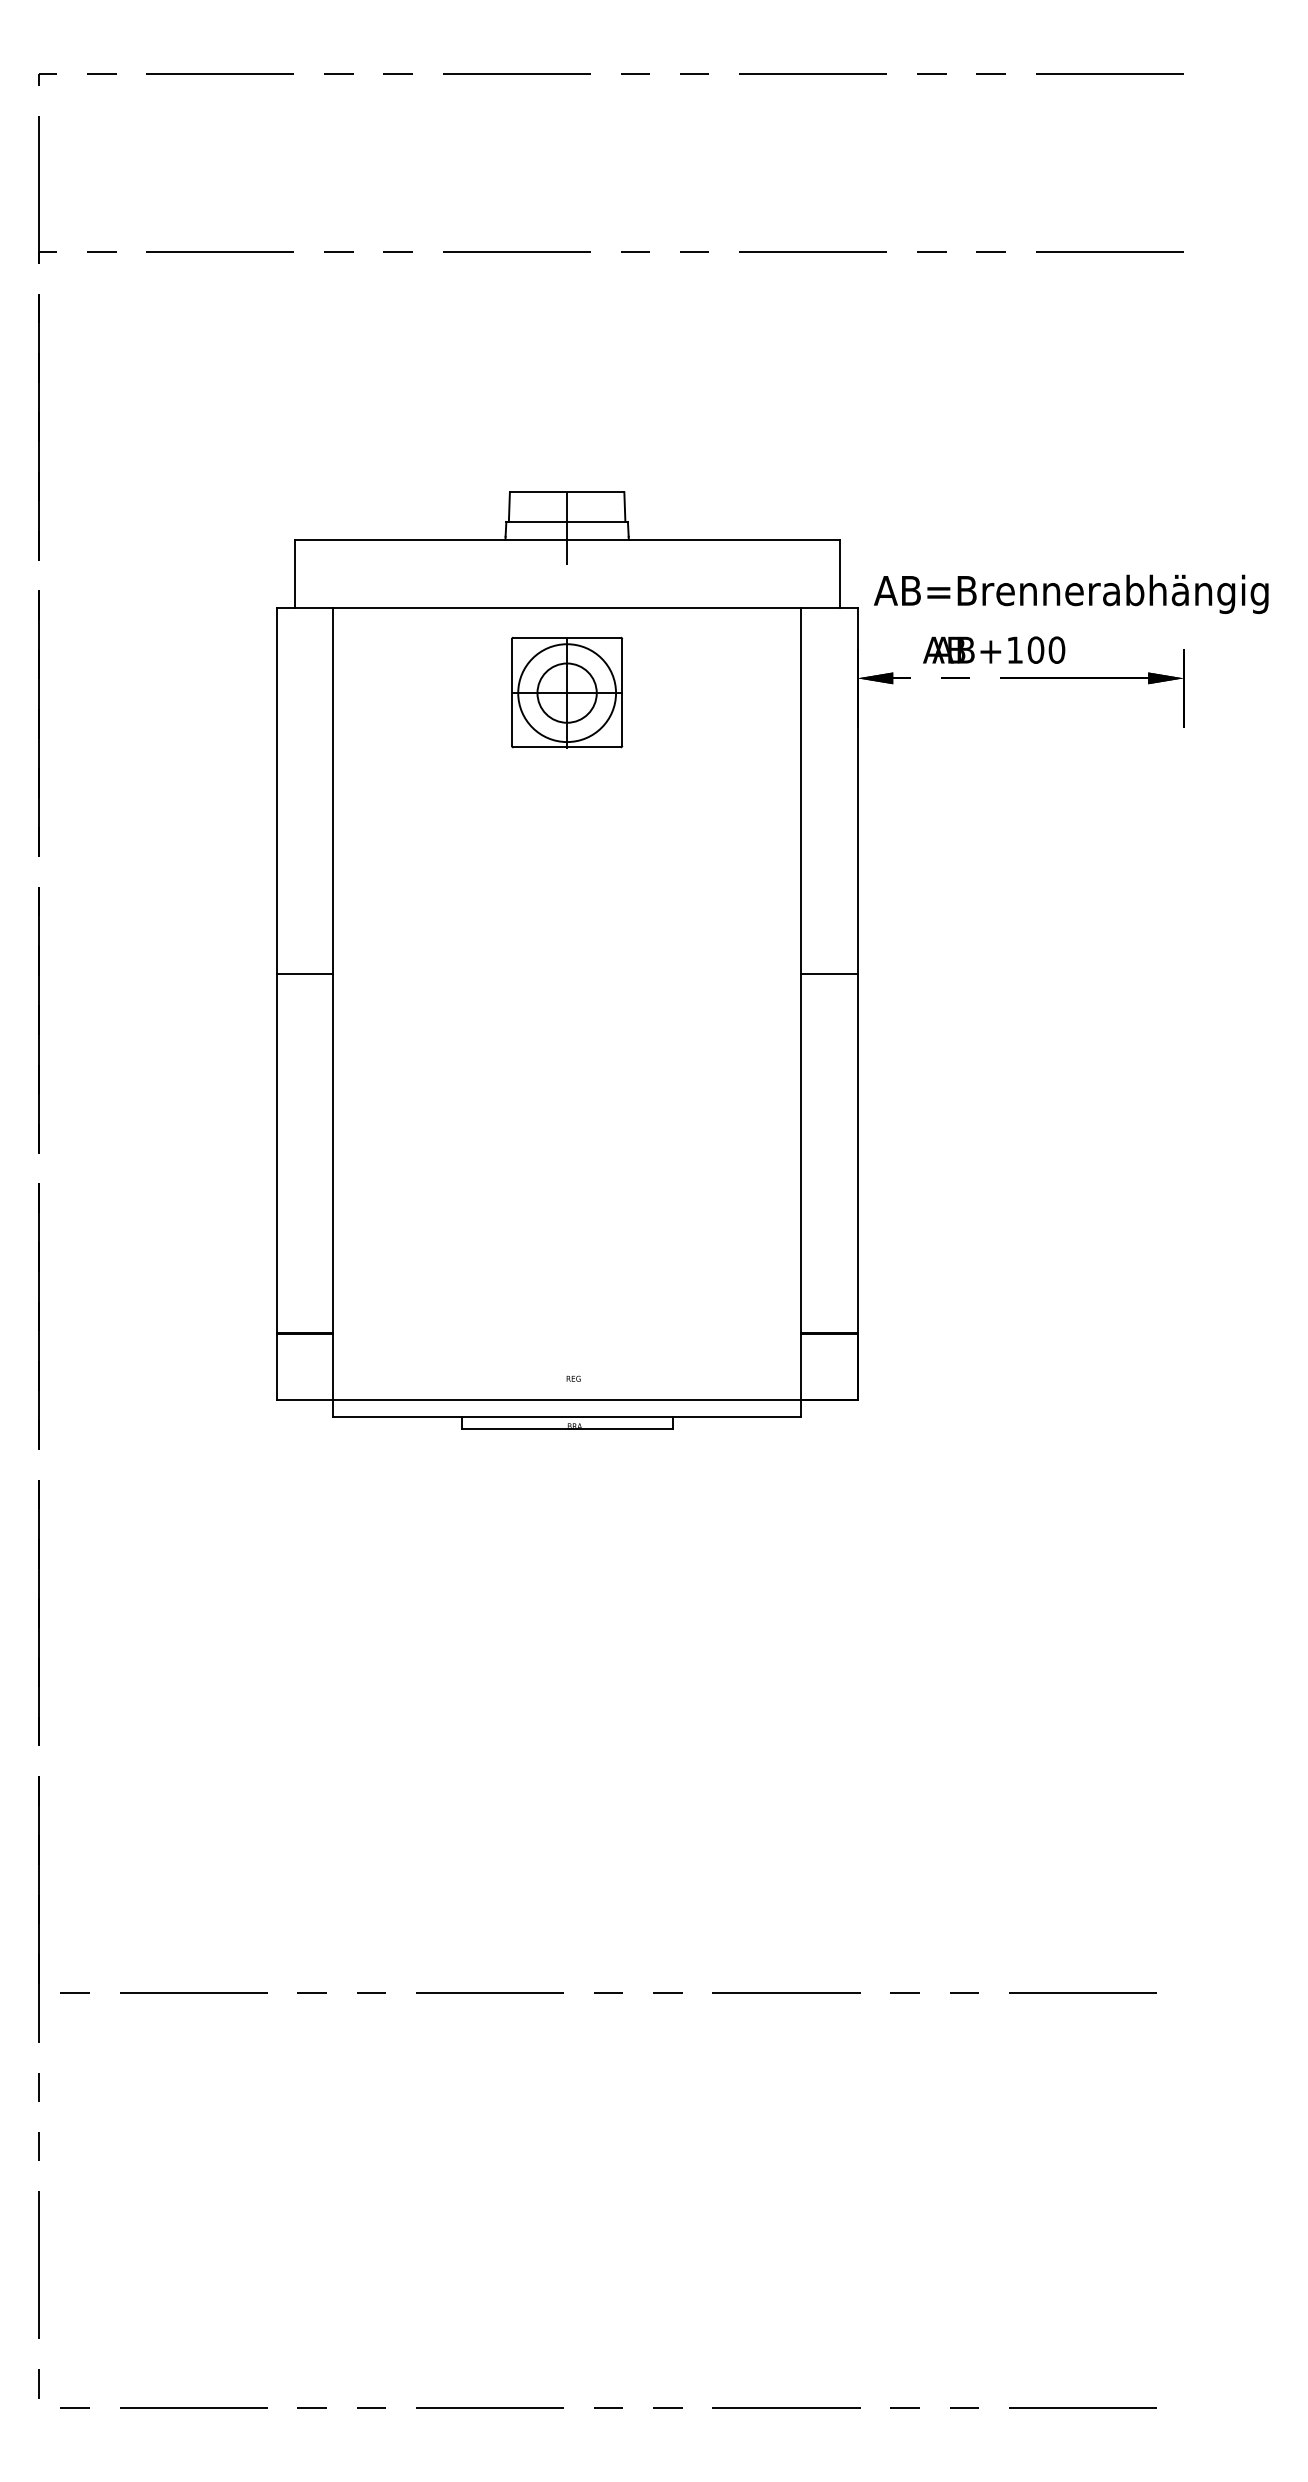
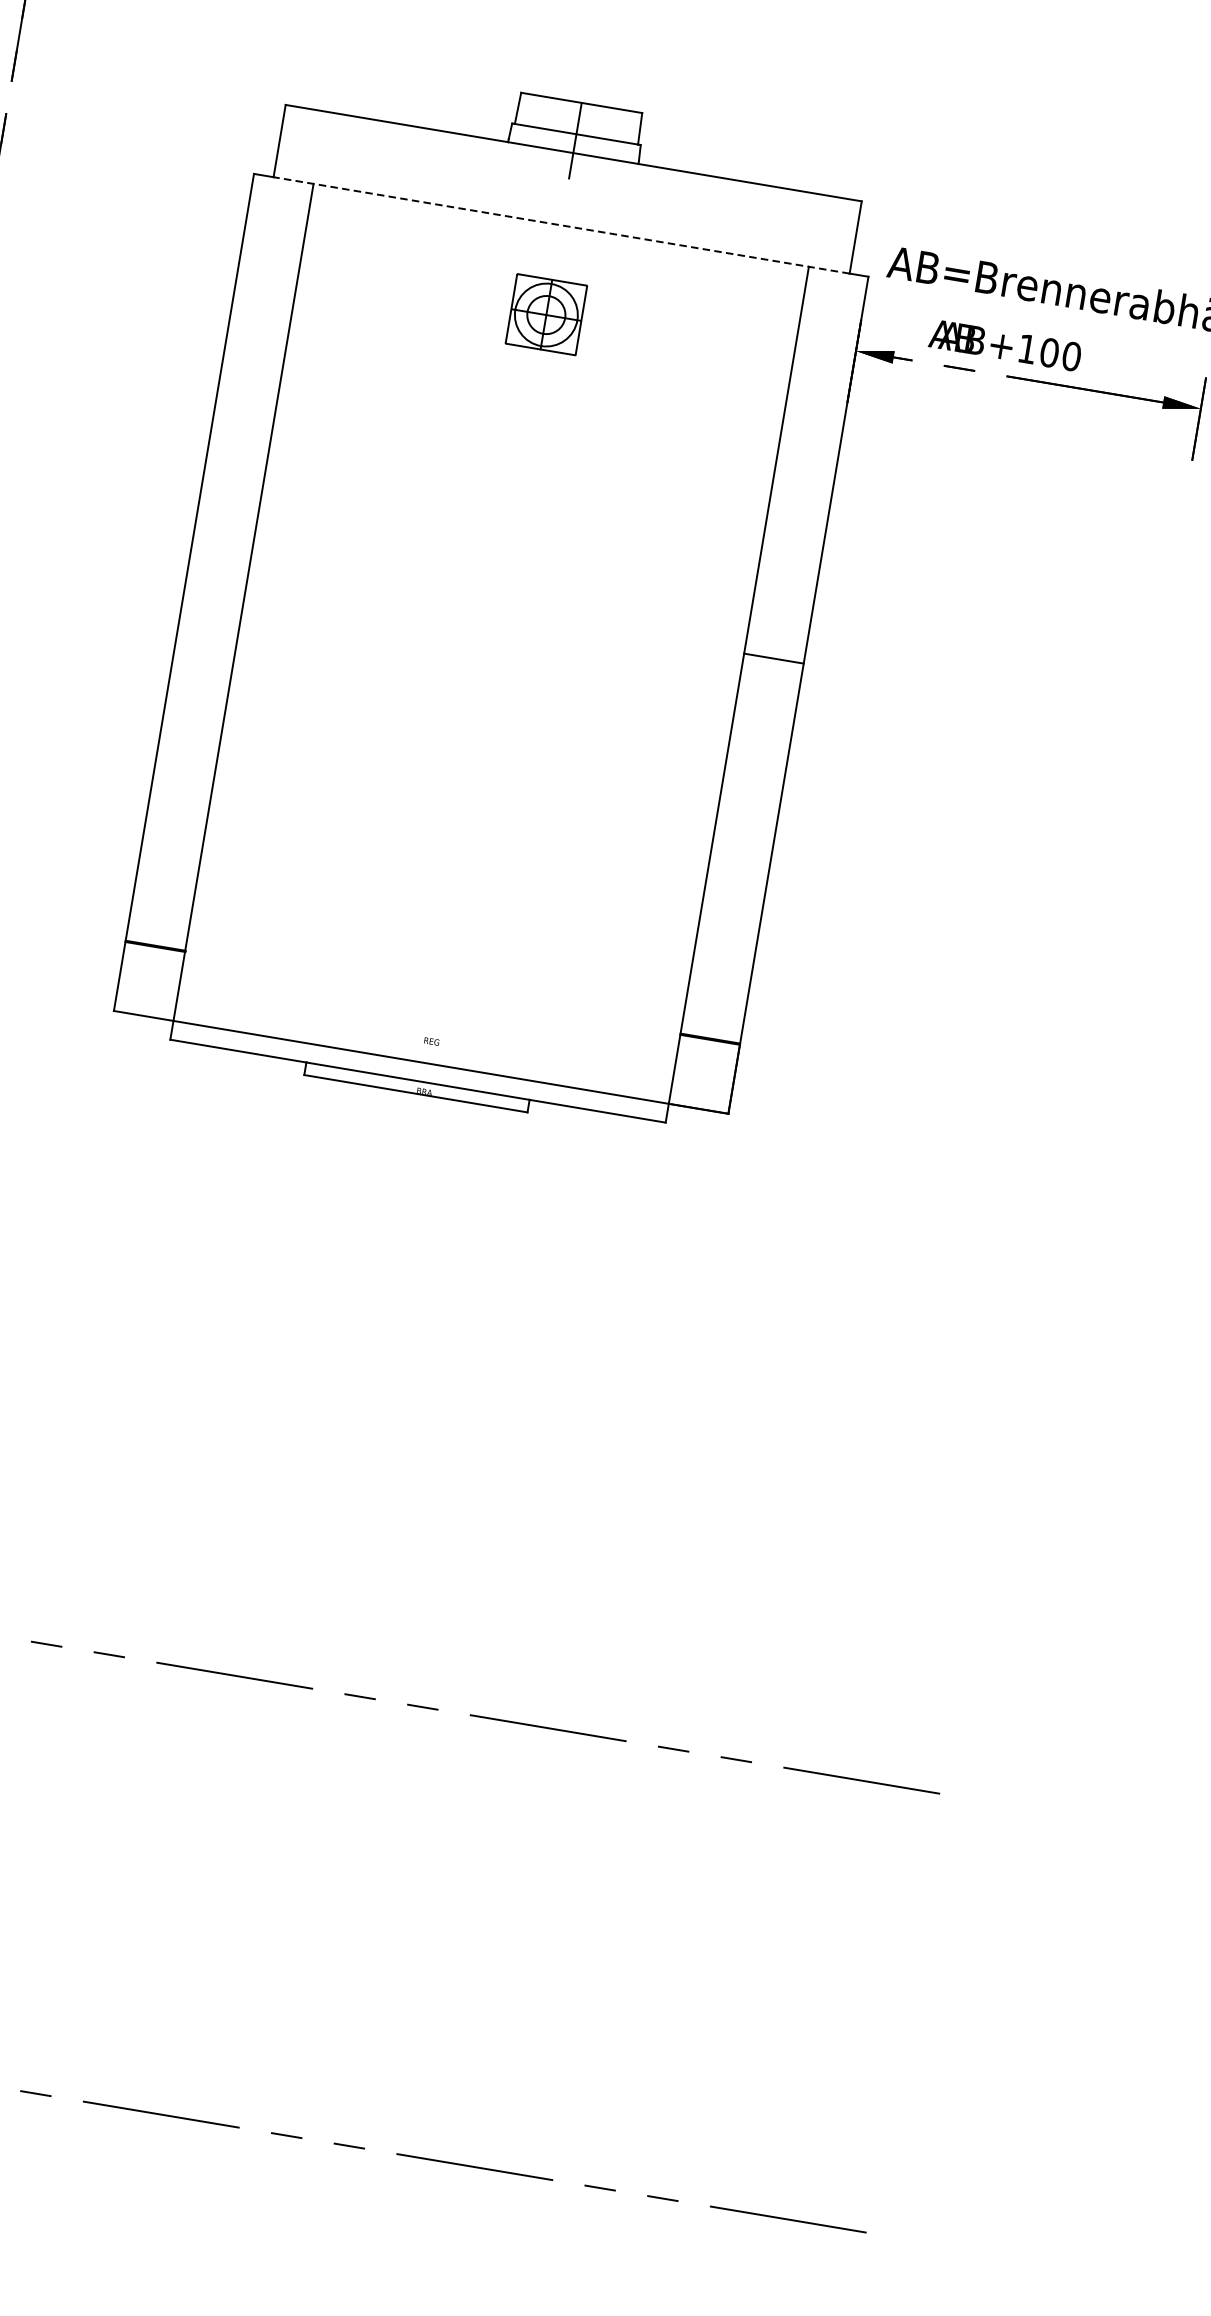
line: (567, 608) -> (561, 225), solid -> dashed
part: (567, 692) -> (546, 314), size x0.6
line: (304, 973) -> (218, 565), removed

